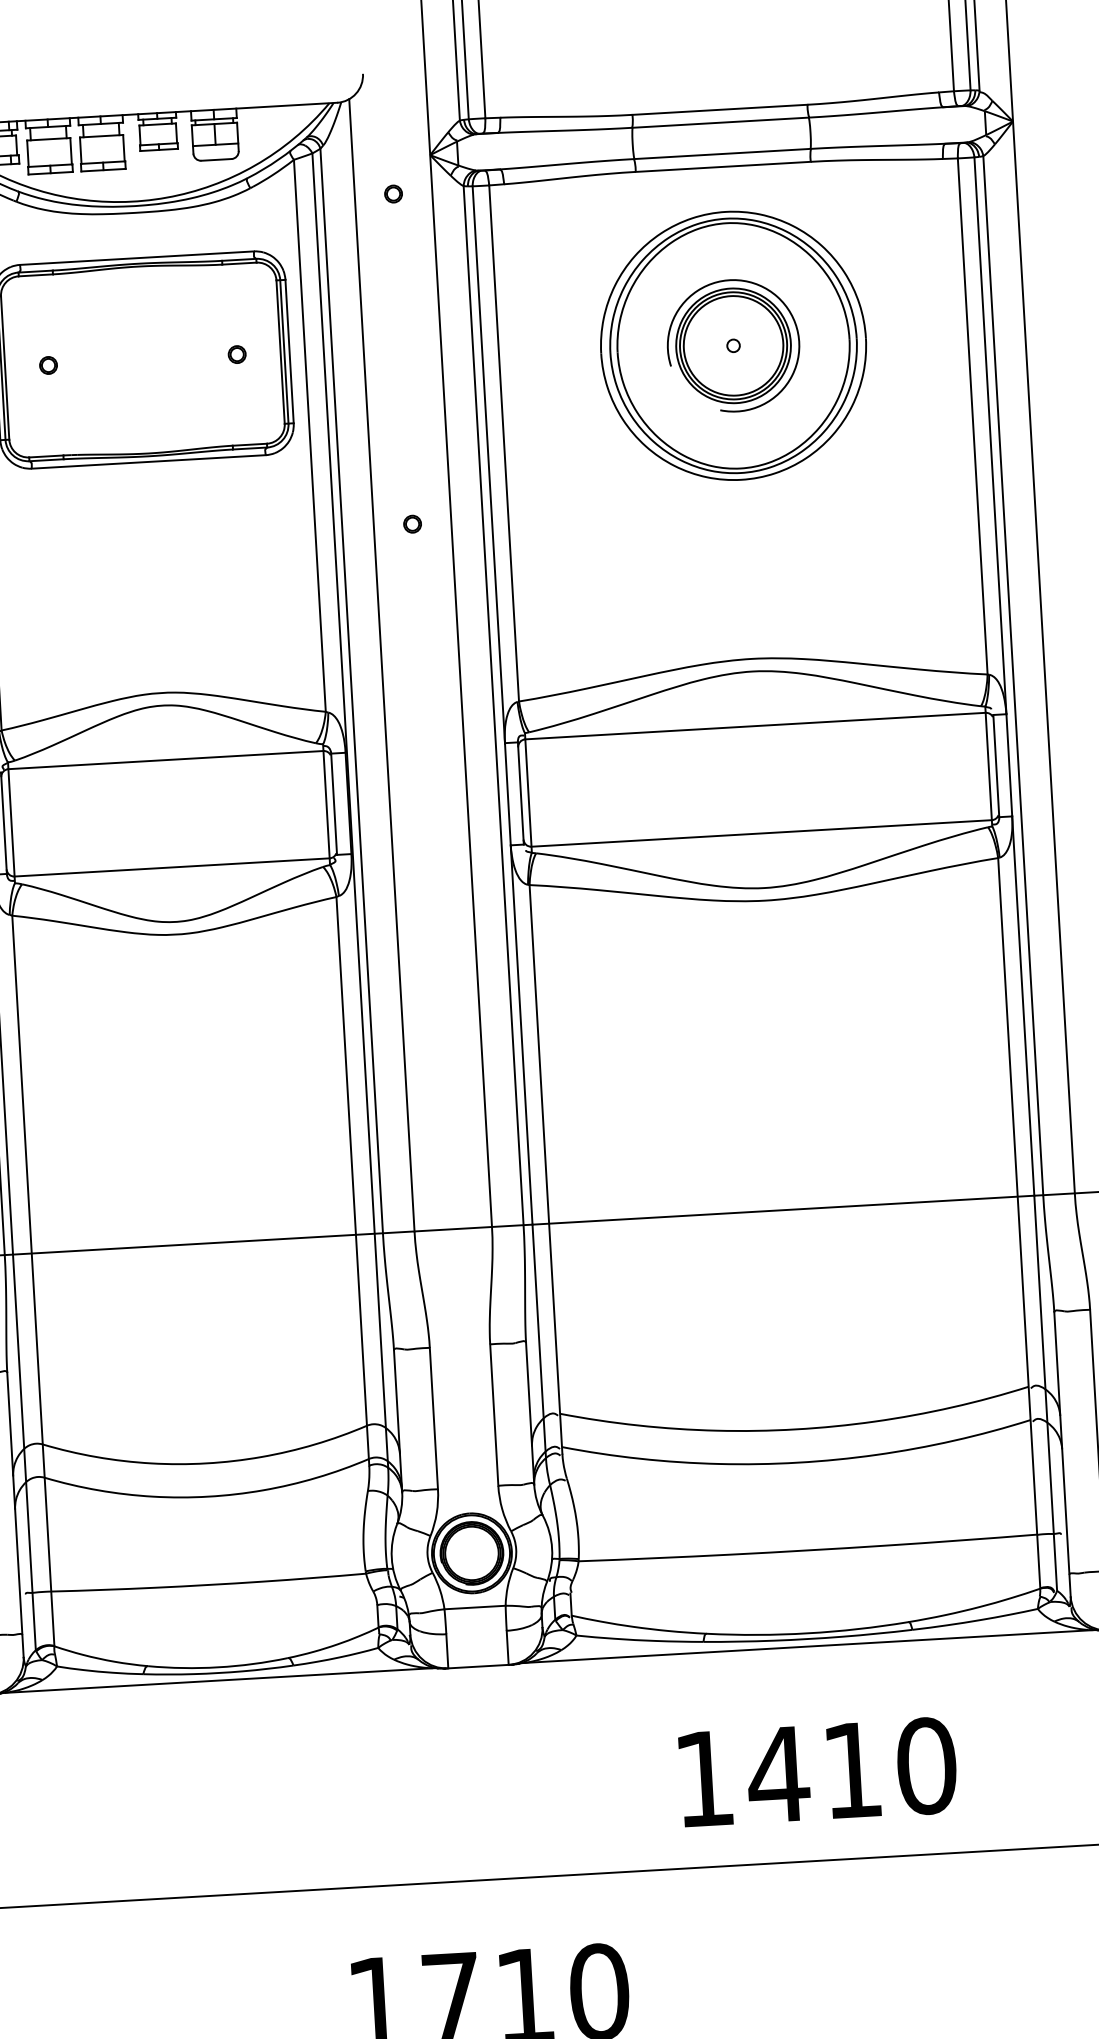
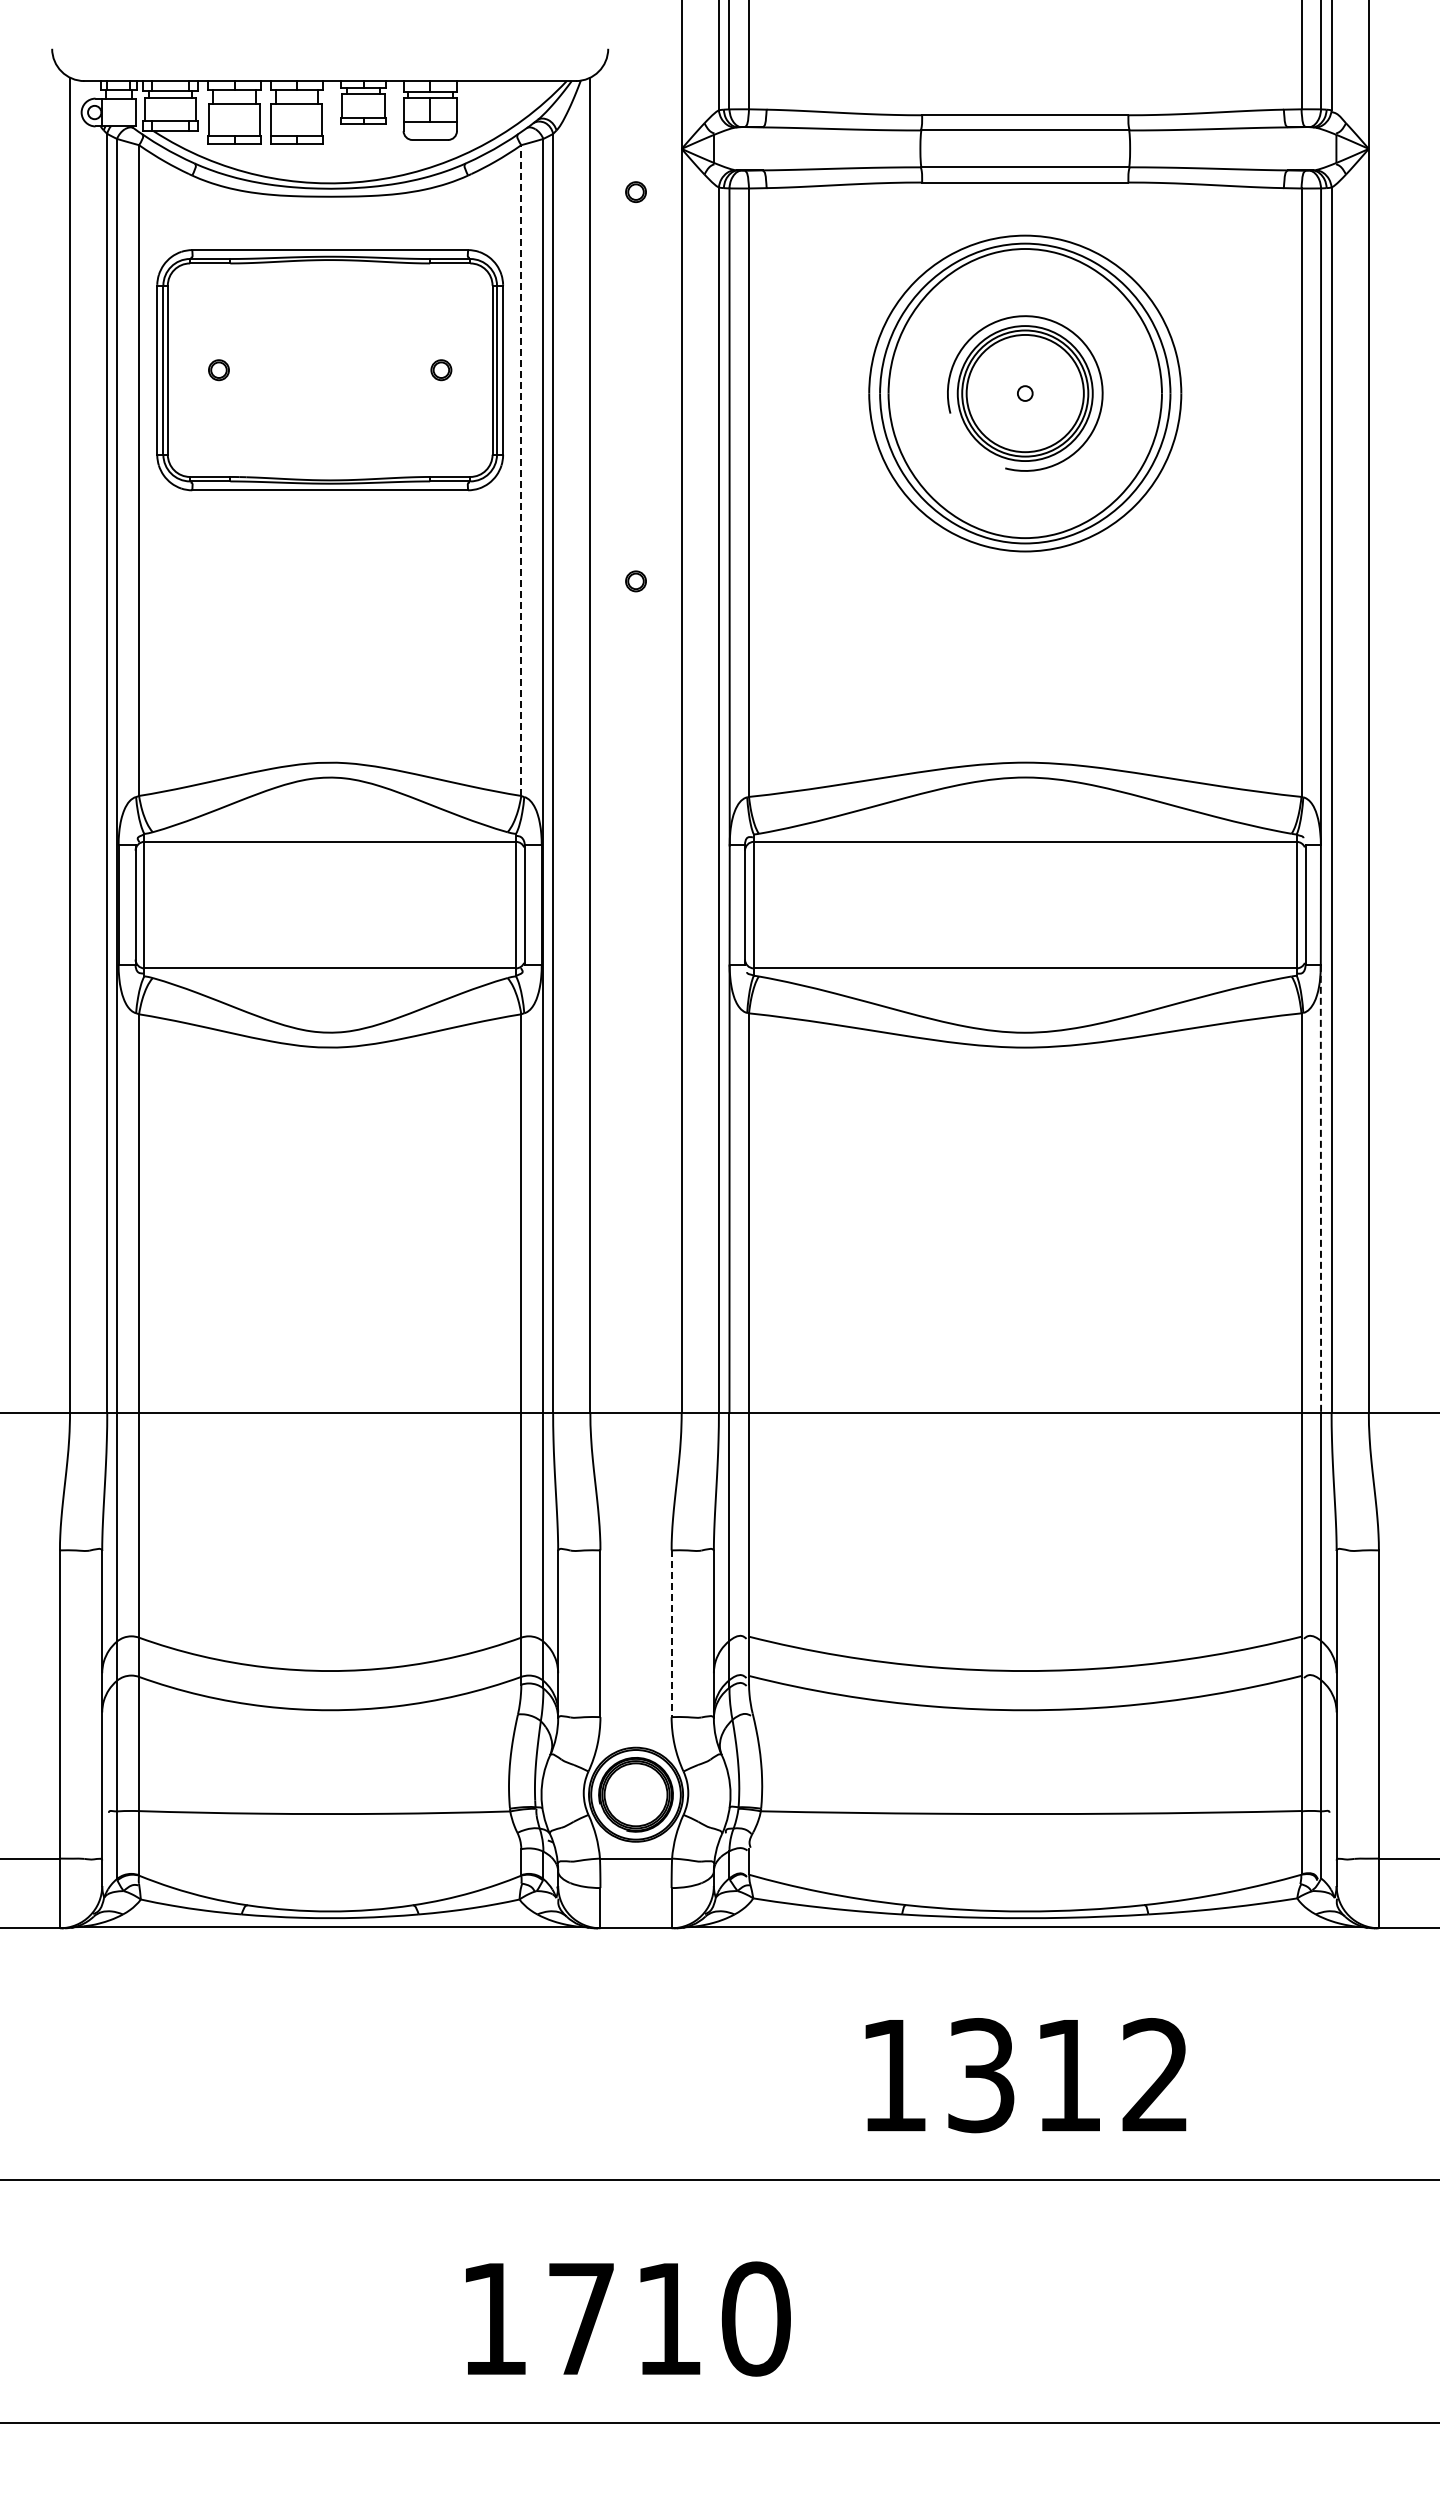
line: (310, 435) -> (521, 470), solid -> dashed
line: (1022, 1005) -> (1320, 1188), solid -> dashed
line: (494, 1415) -> (671, 1634), solid -> dashed
text: (851, 1770) -> (1067, 2075), 1410 -> 1312

